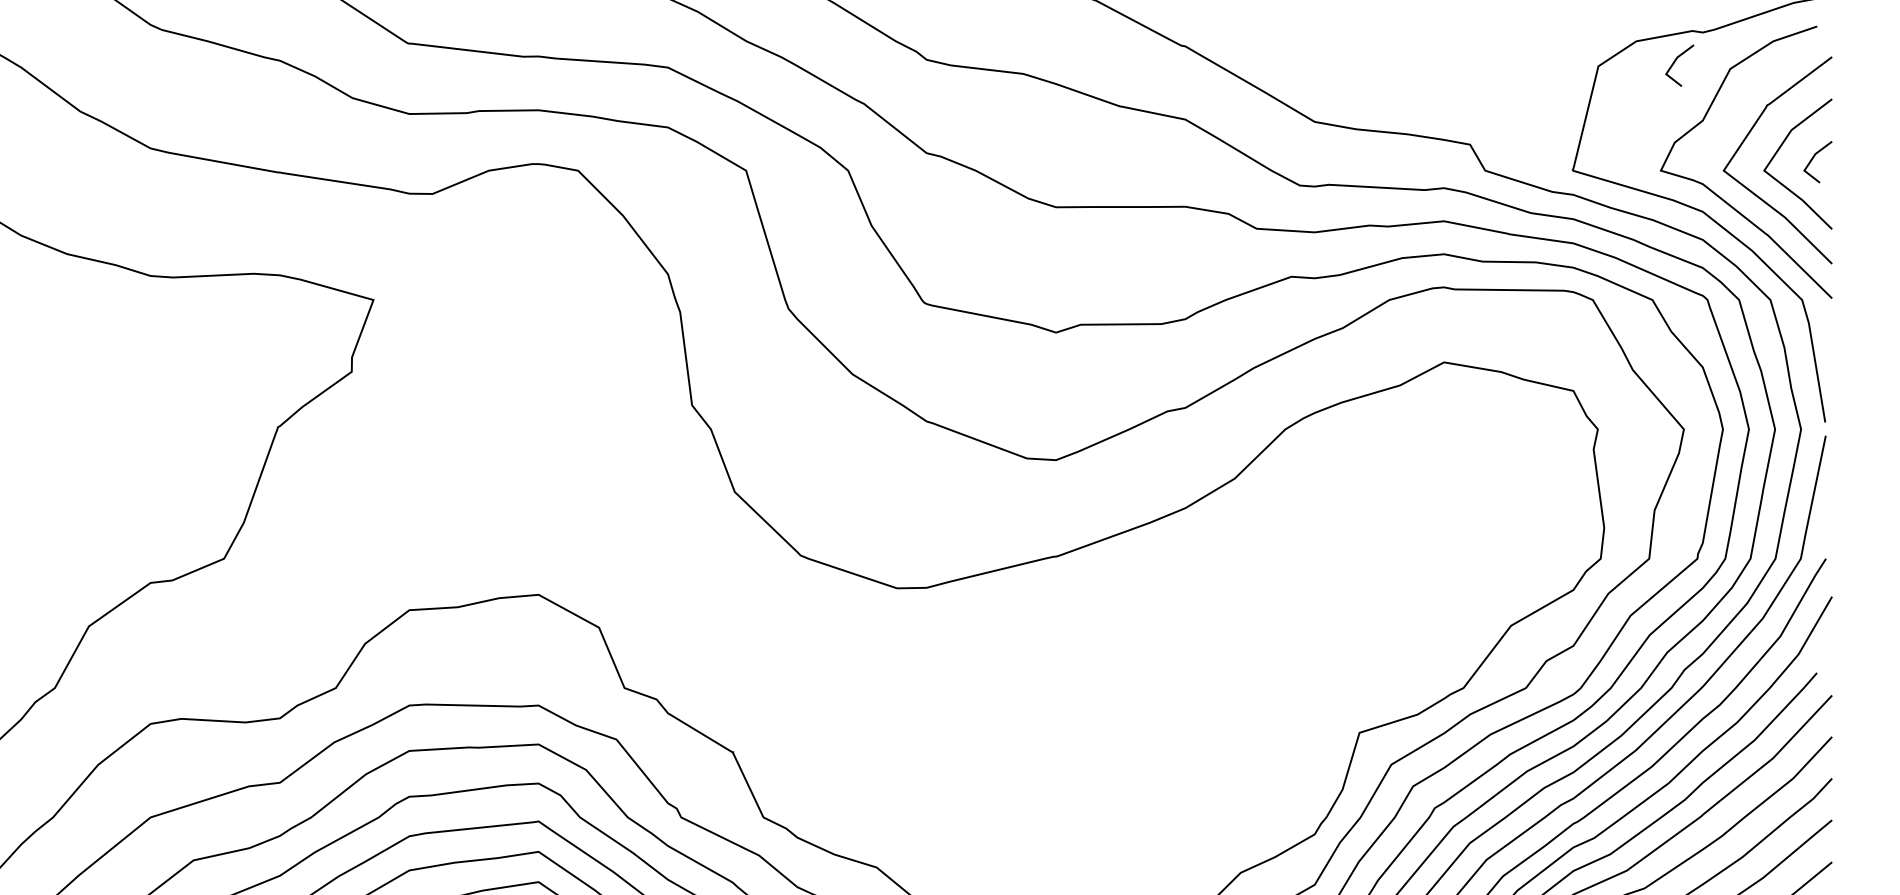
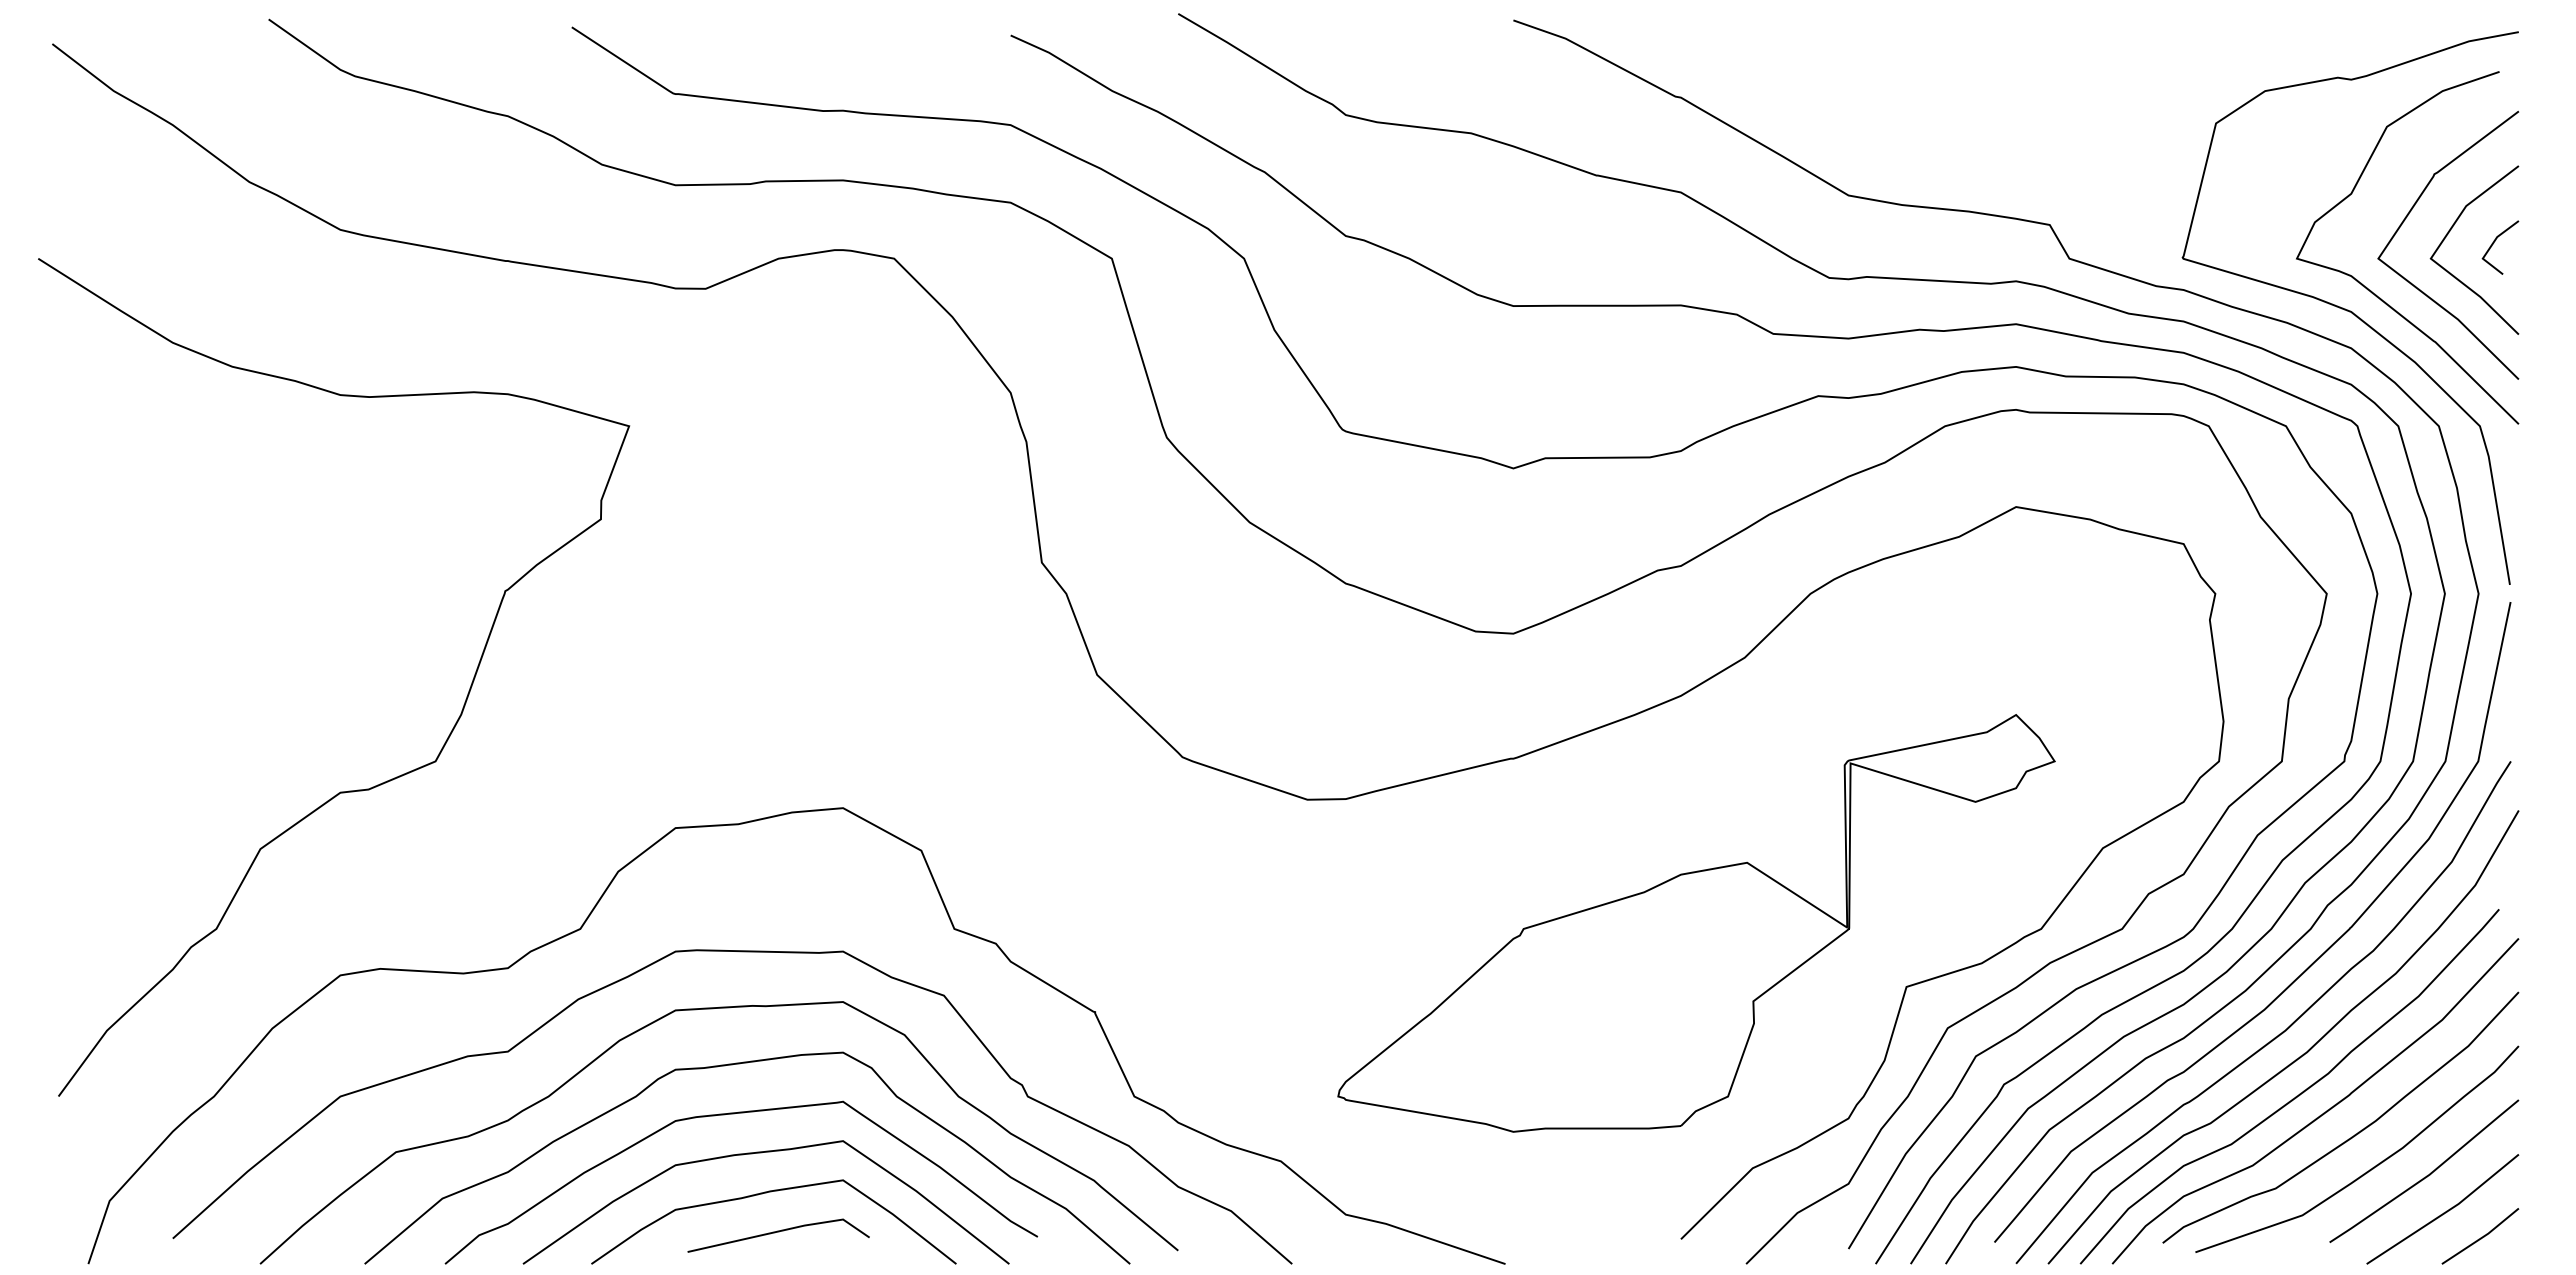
line: (1675, 62) -> (2315, 118), removed
part: (1197, 683) -> (1696, 923), added

